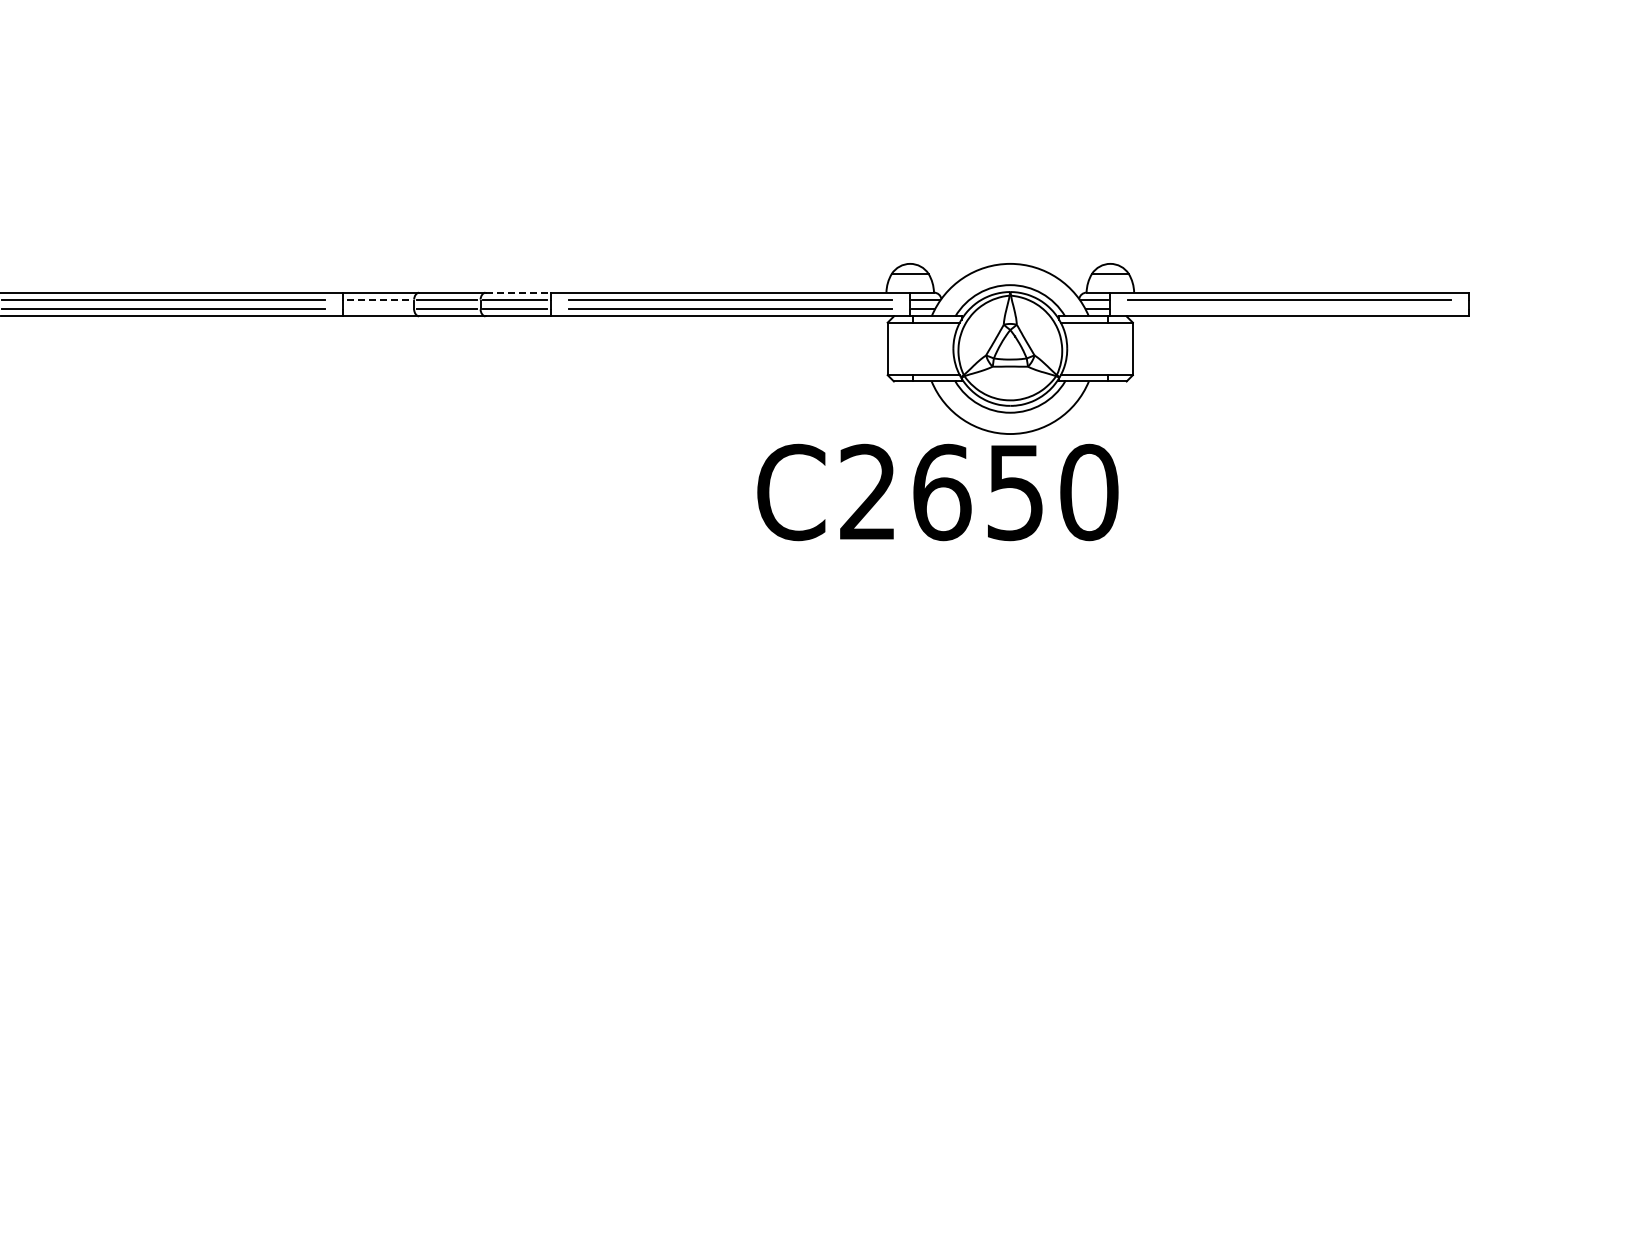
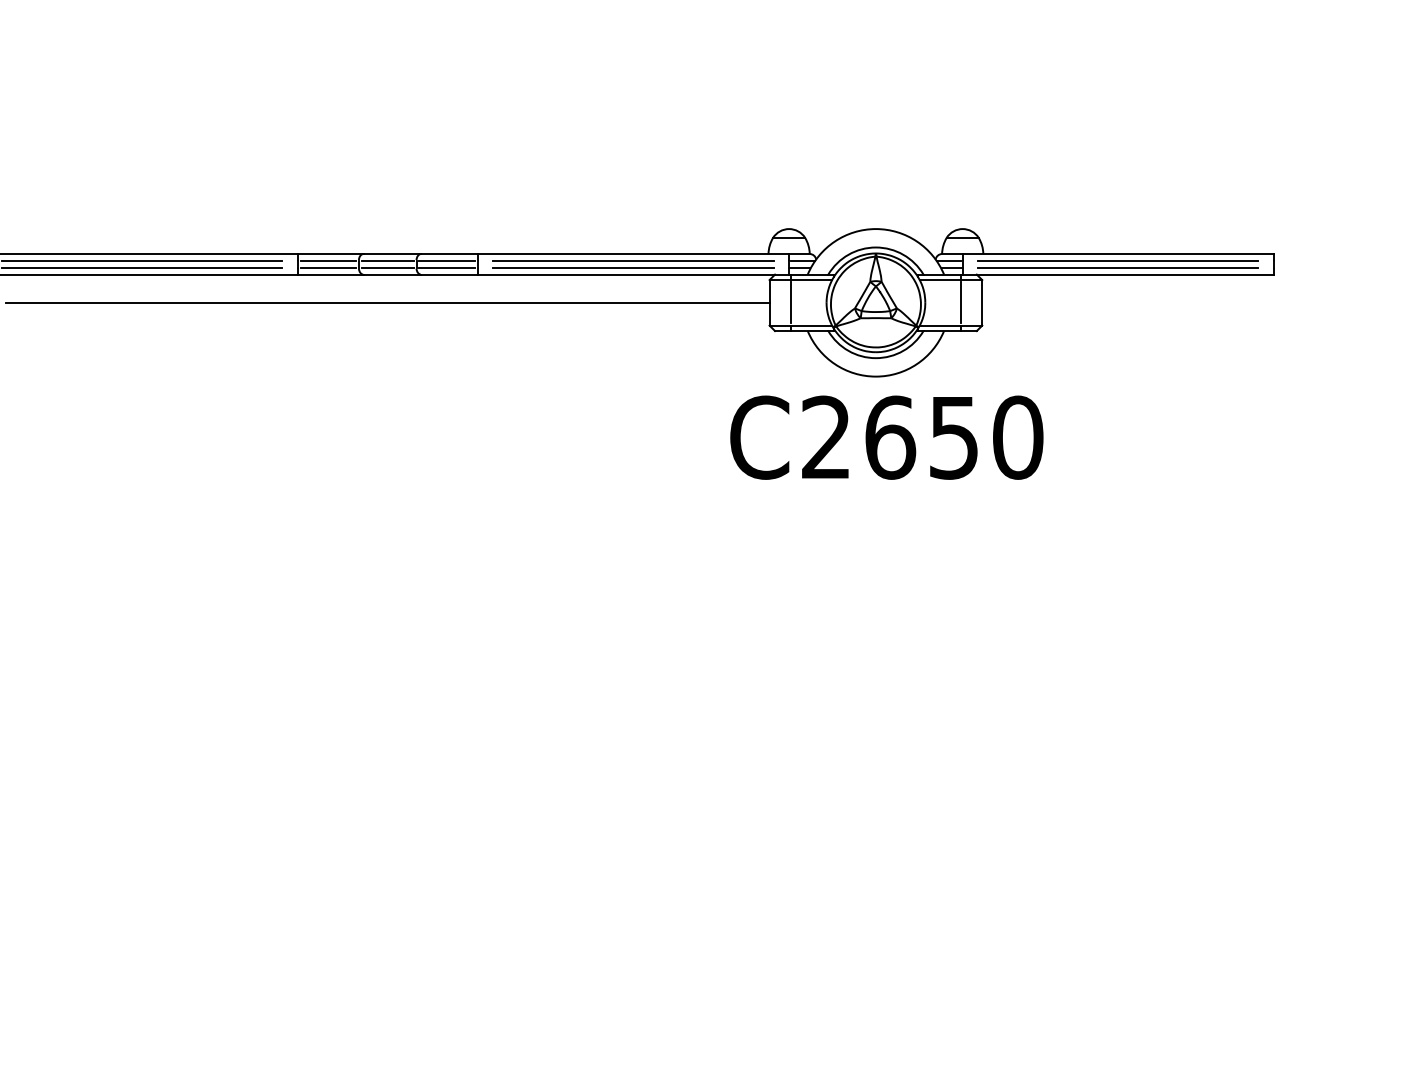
line: (518, 292) -> (449, 253), dashed -> solid
line: (379, 300) -> (328, 260), dashed -> solid
line: (379, 308) -> (328, 267), added
line: (1289, 308) -> (1118, 267), added
line: (446, 348) -> (386, 302), added
line: (912, 348) -> (791, 302), added
line: (1107, 348) -> (960, 302), added
text: (937, 492) -> (886, 437), moved

